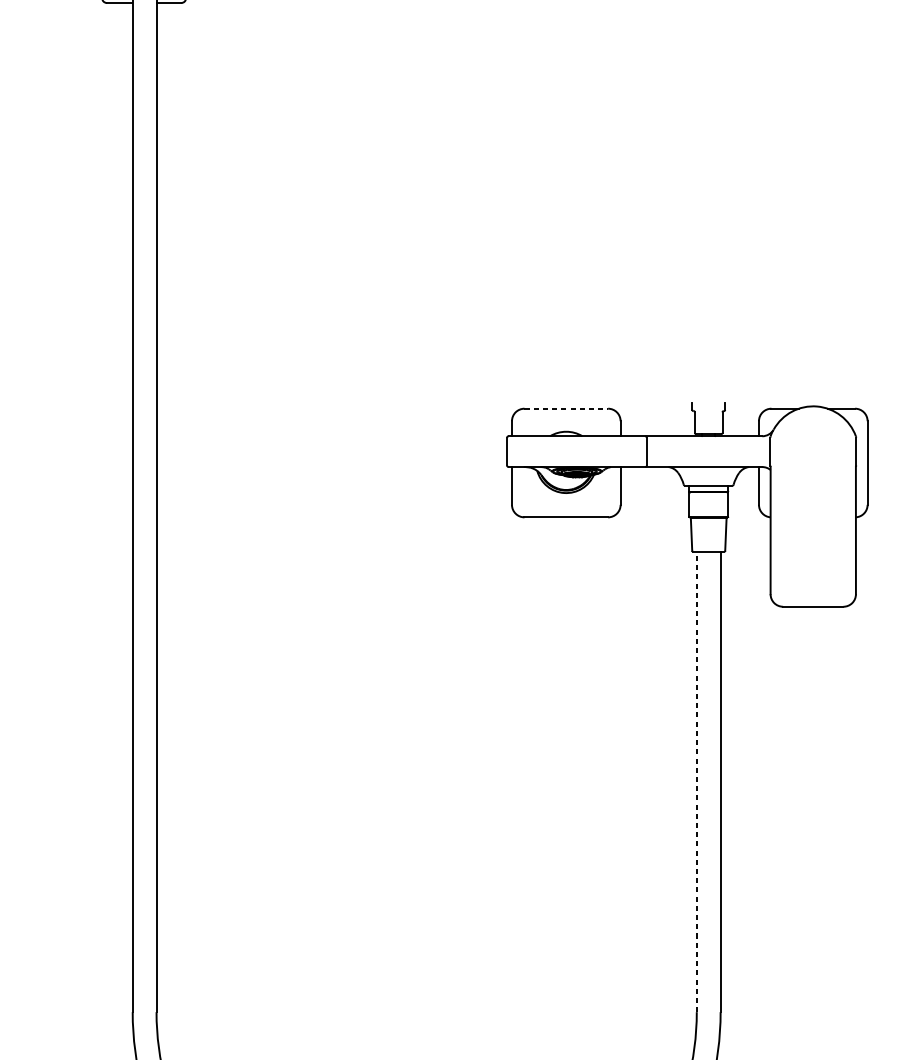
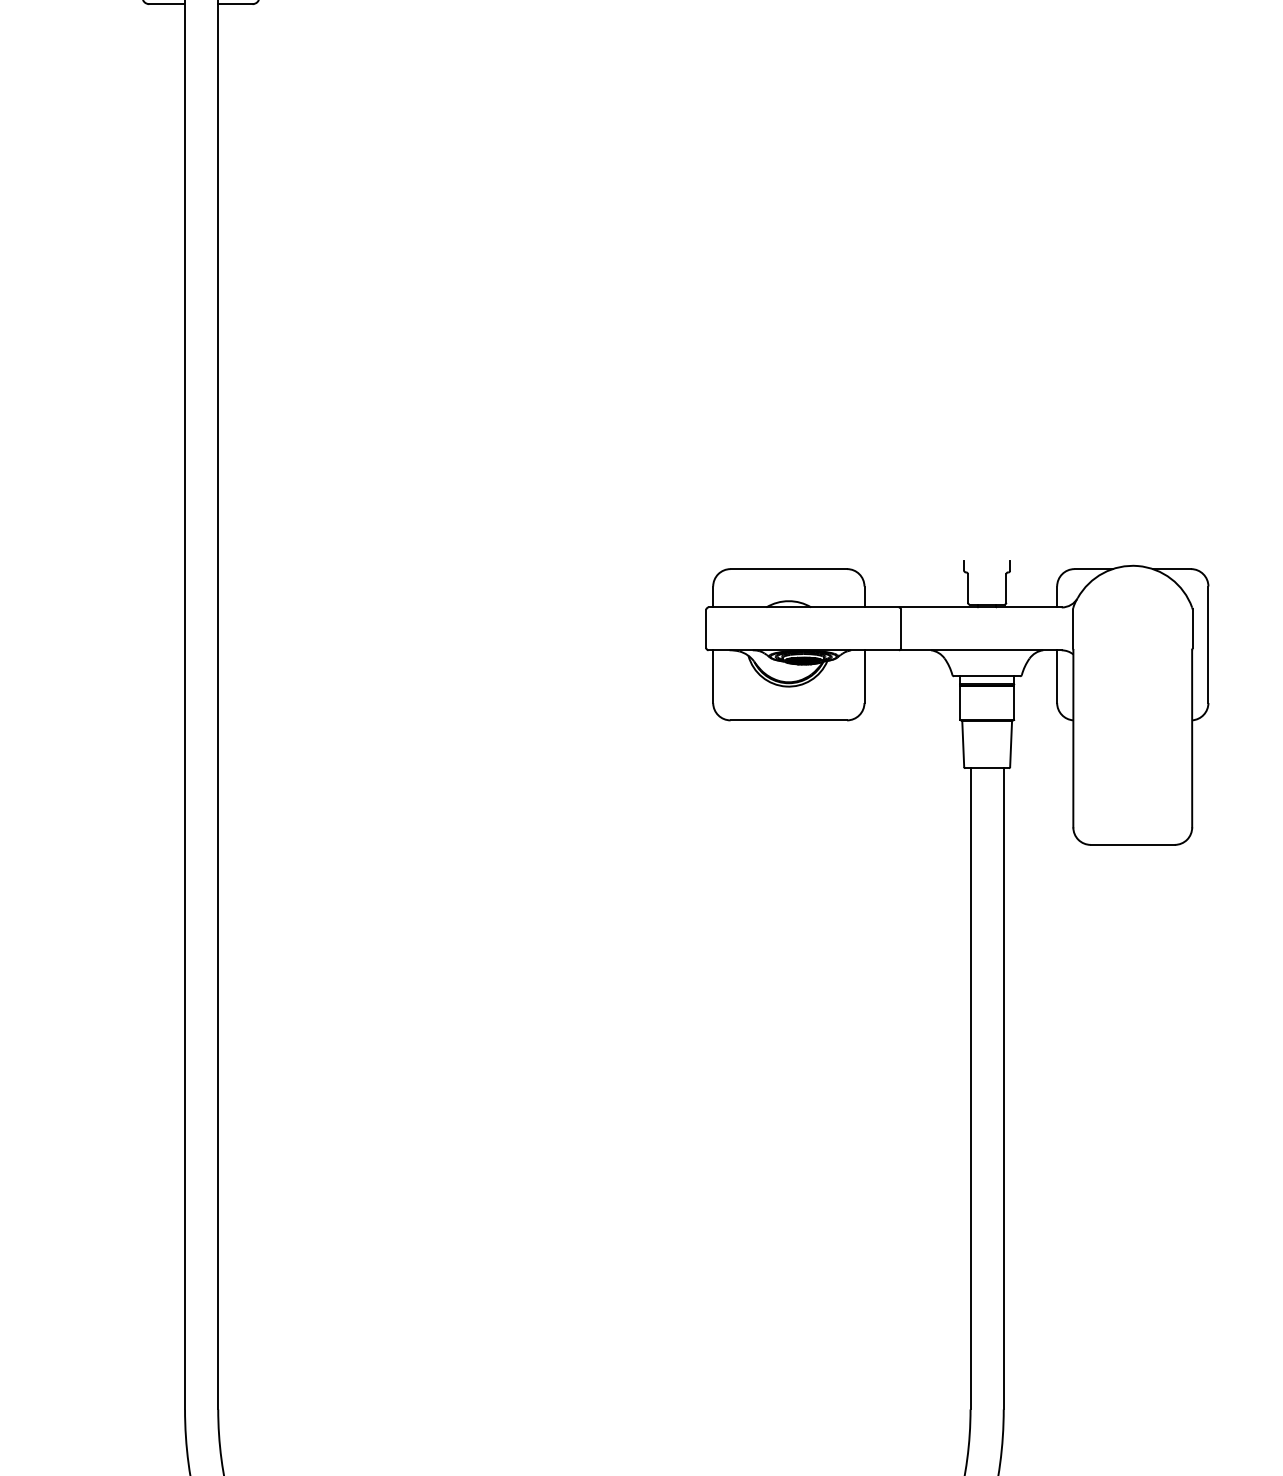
line: (566, 409) -> (789, 569), dashed -> solid
line: (696, 781) -> (970, 1088), dashed -> solid

